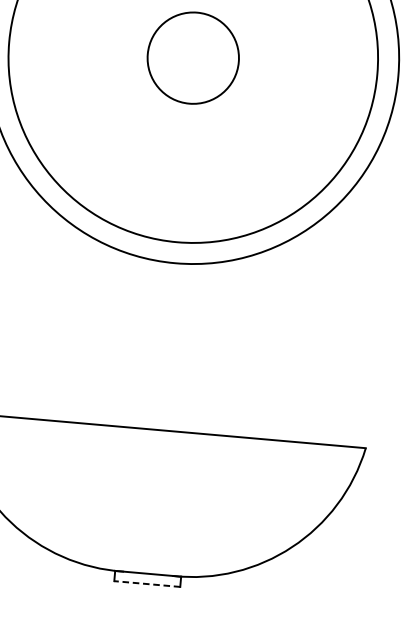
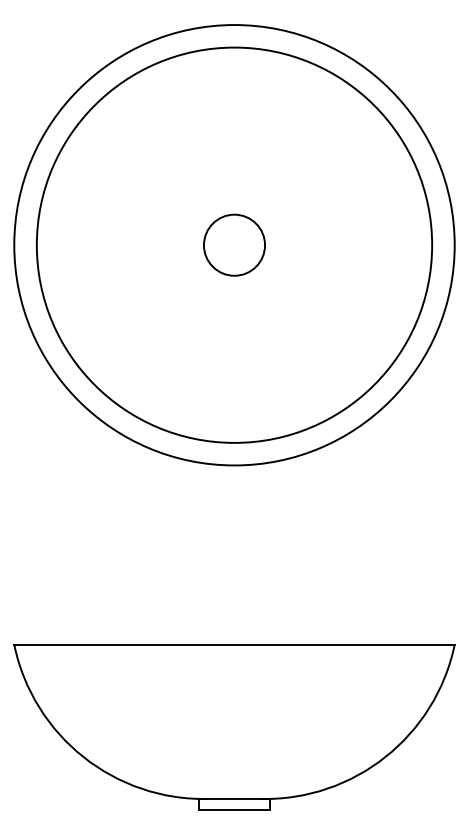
circle: (193, 57) -> (234, 244), size x0.62
line: (146, 583) -> (233, 809), dashed -> solid

